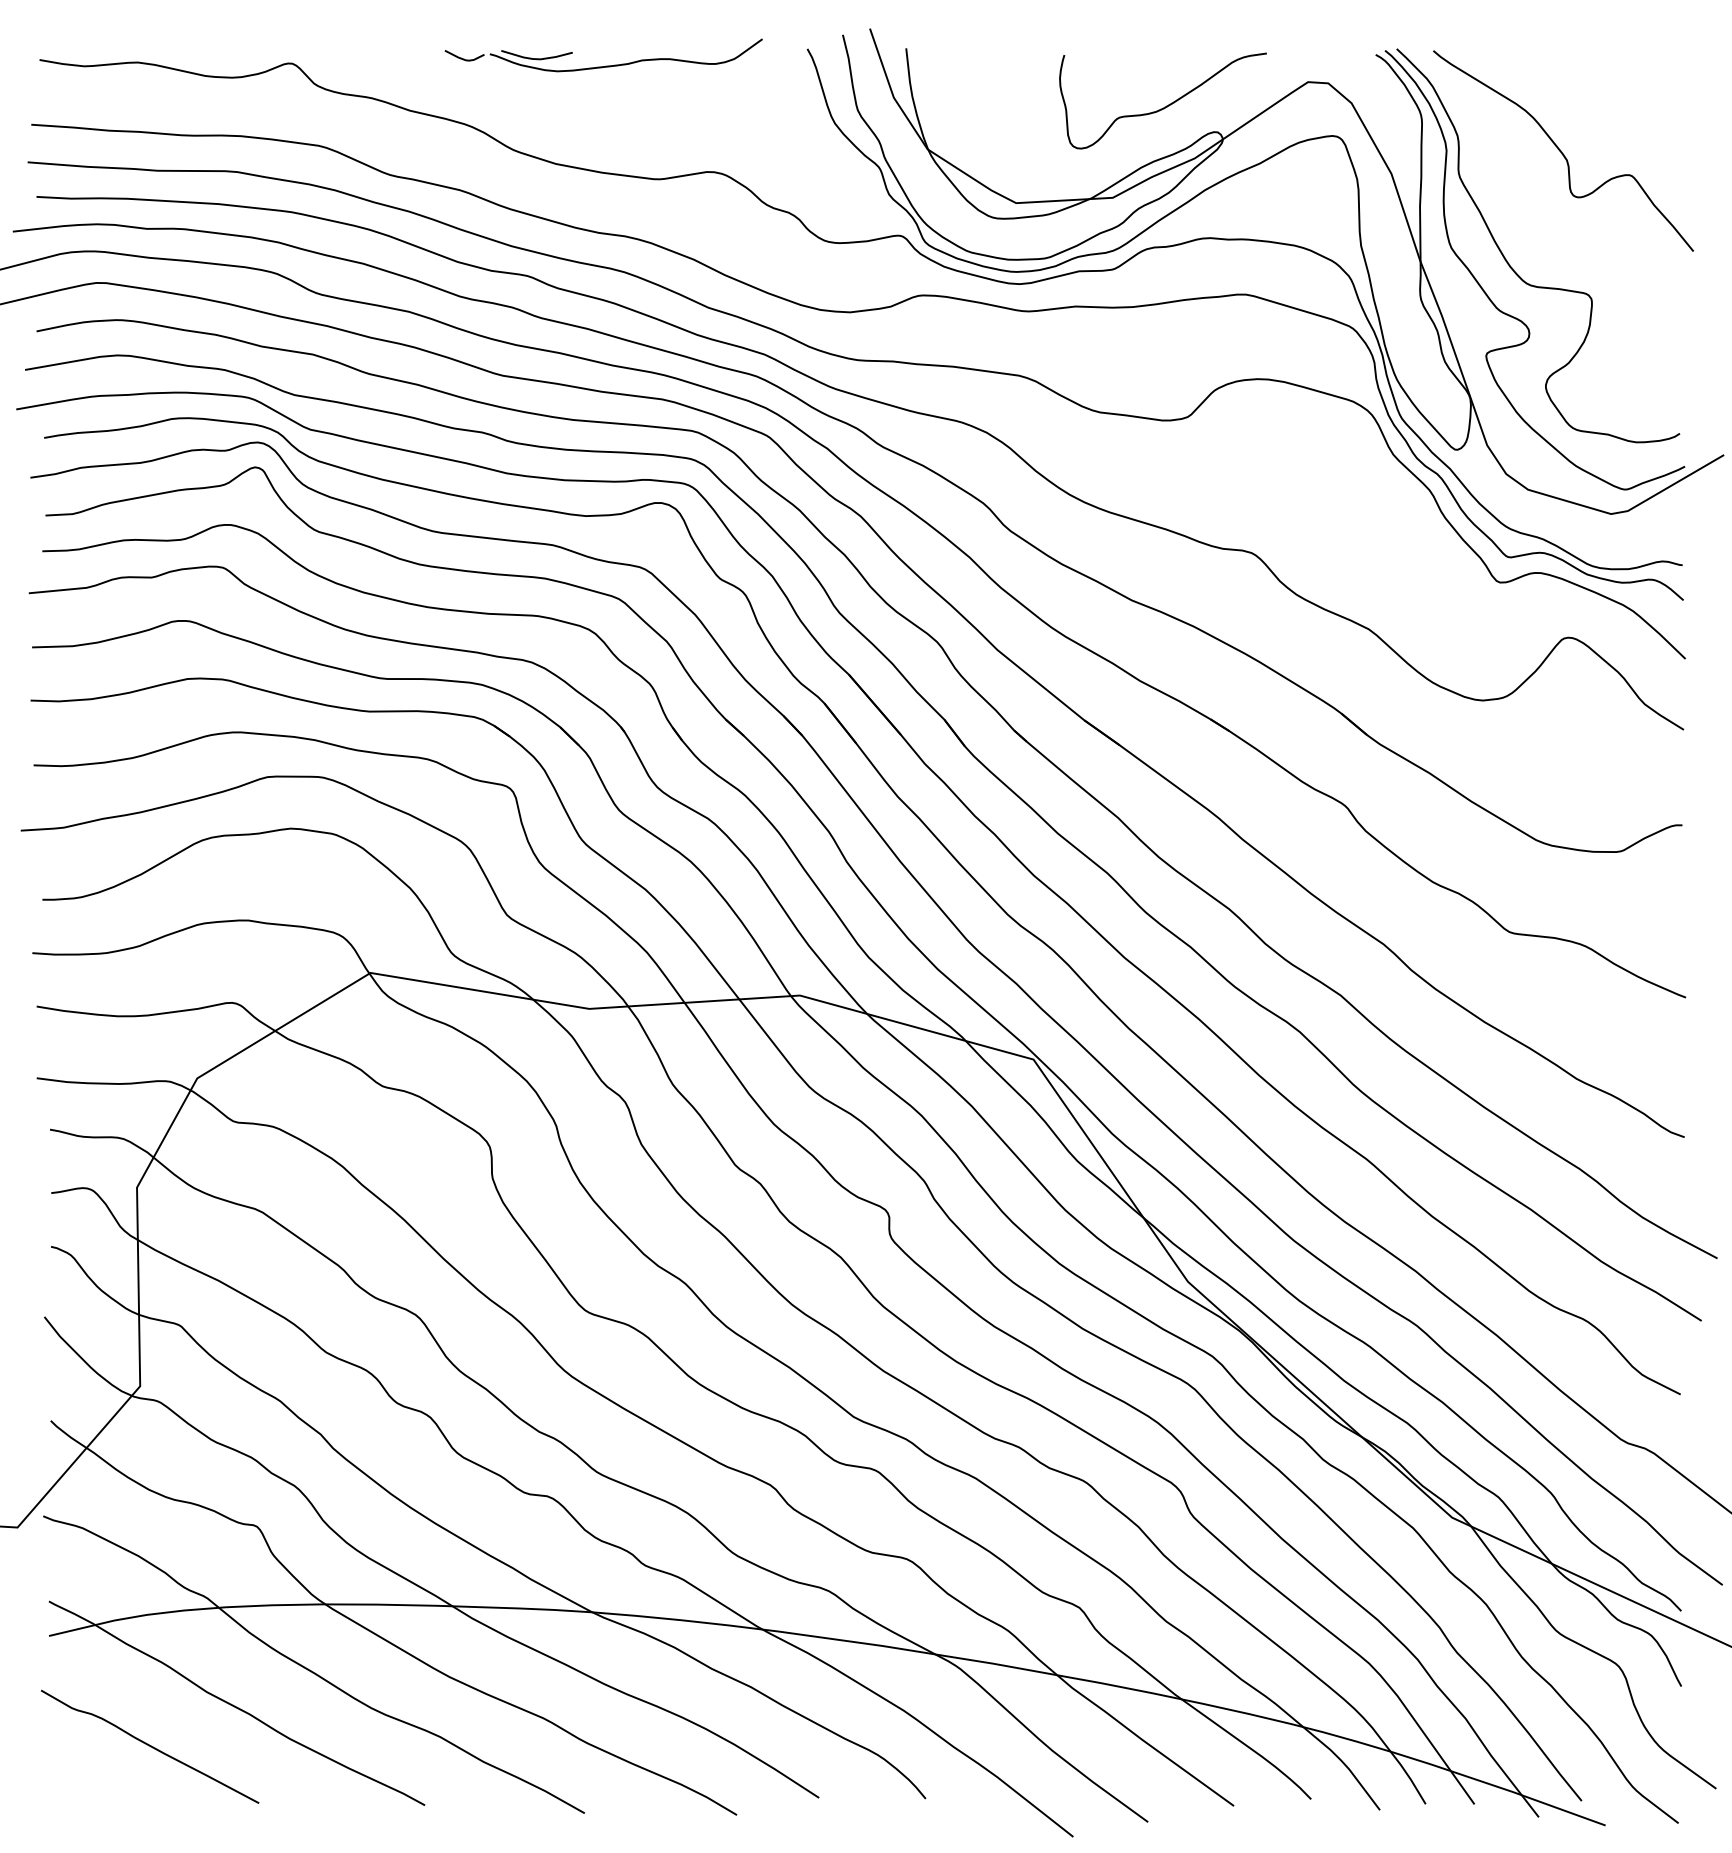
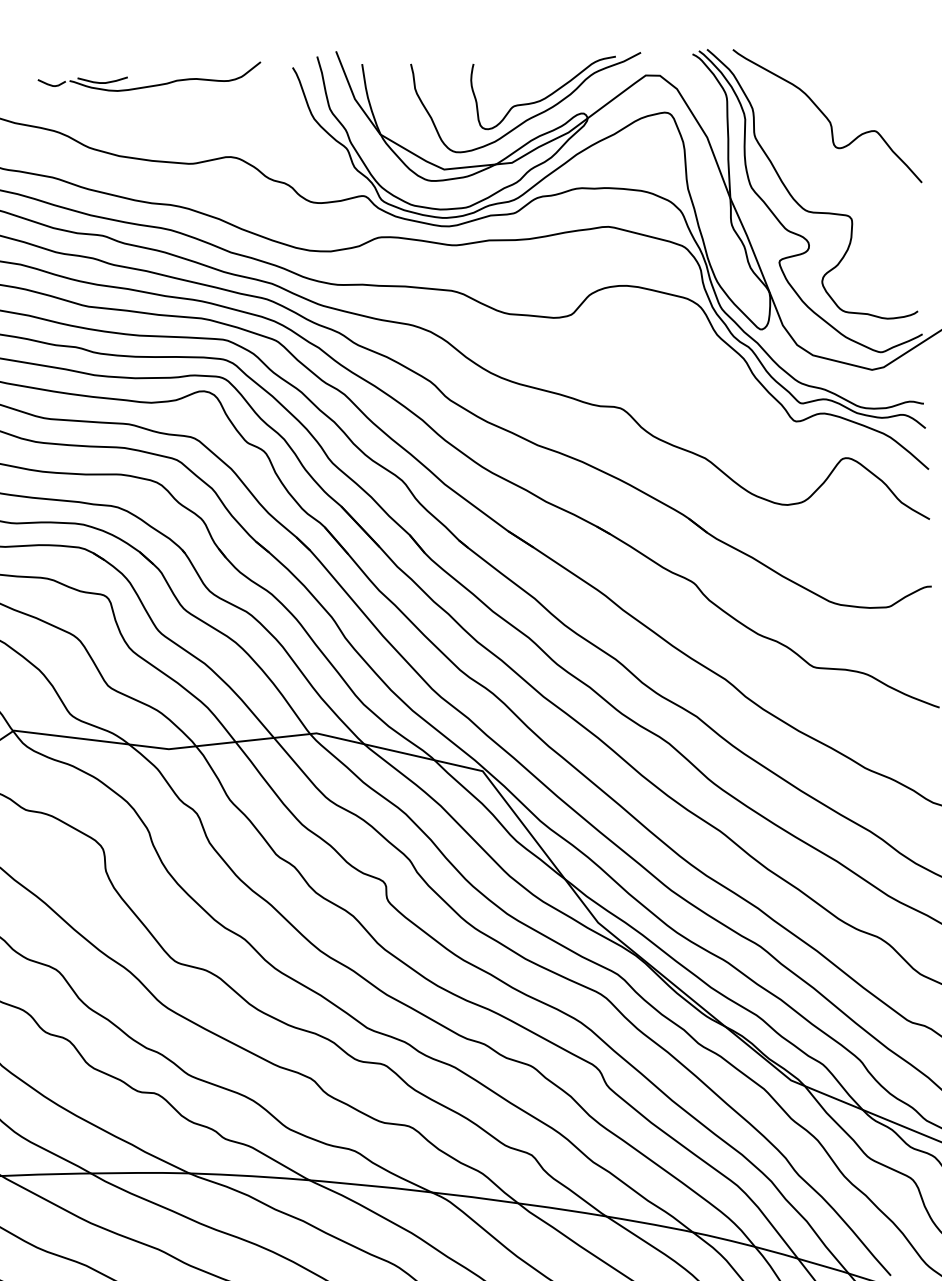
curve: (1146, 132) -> (533, 115), added

